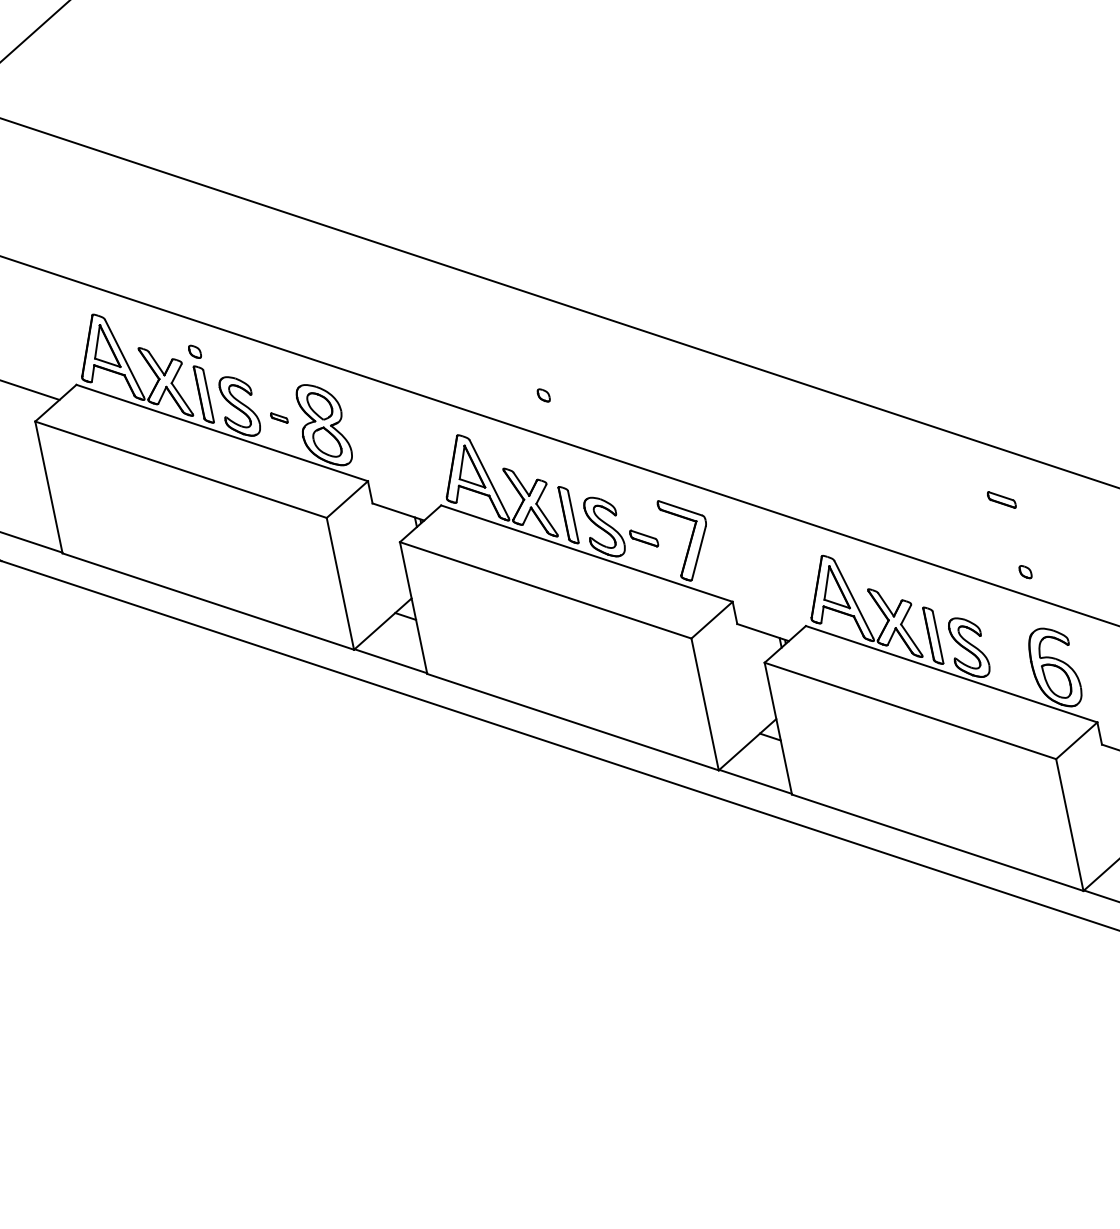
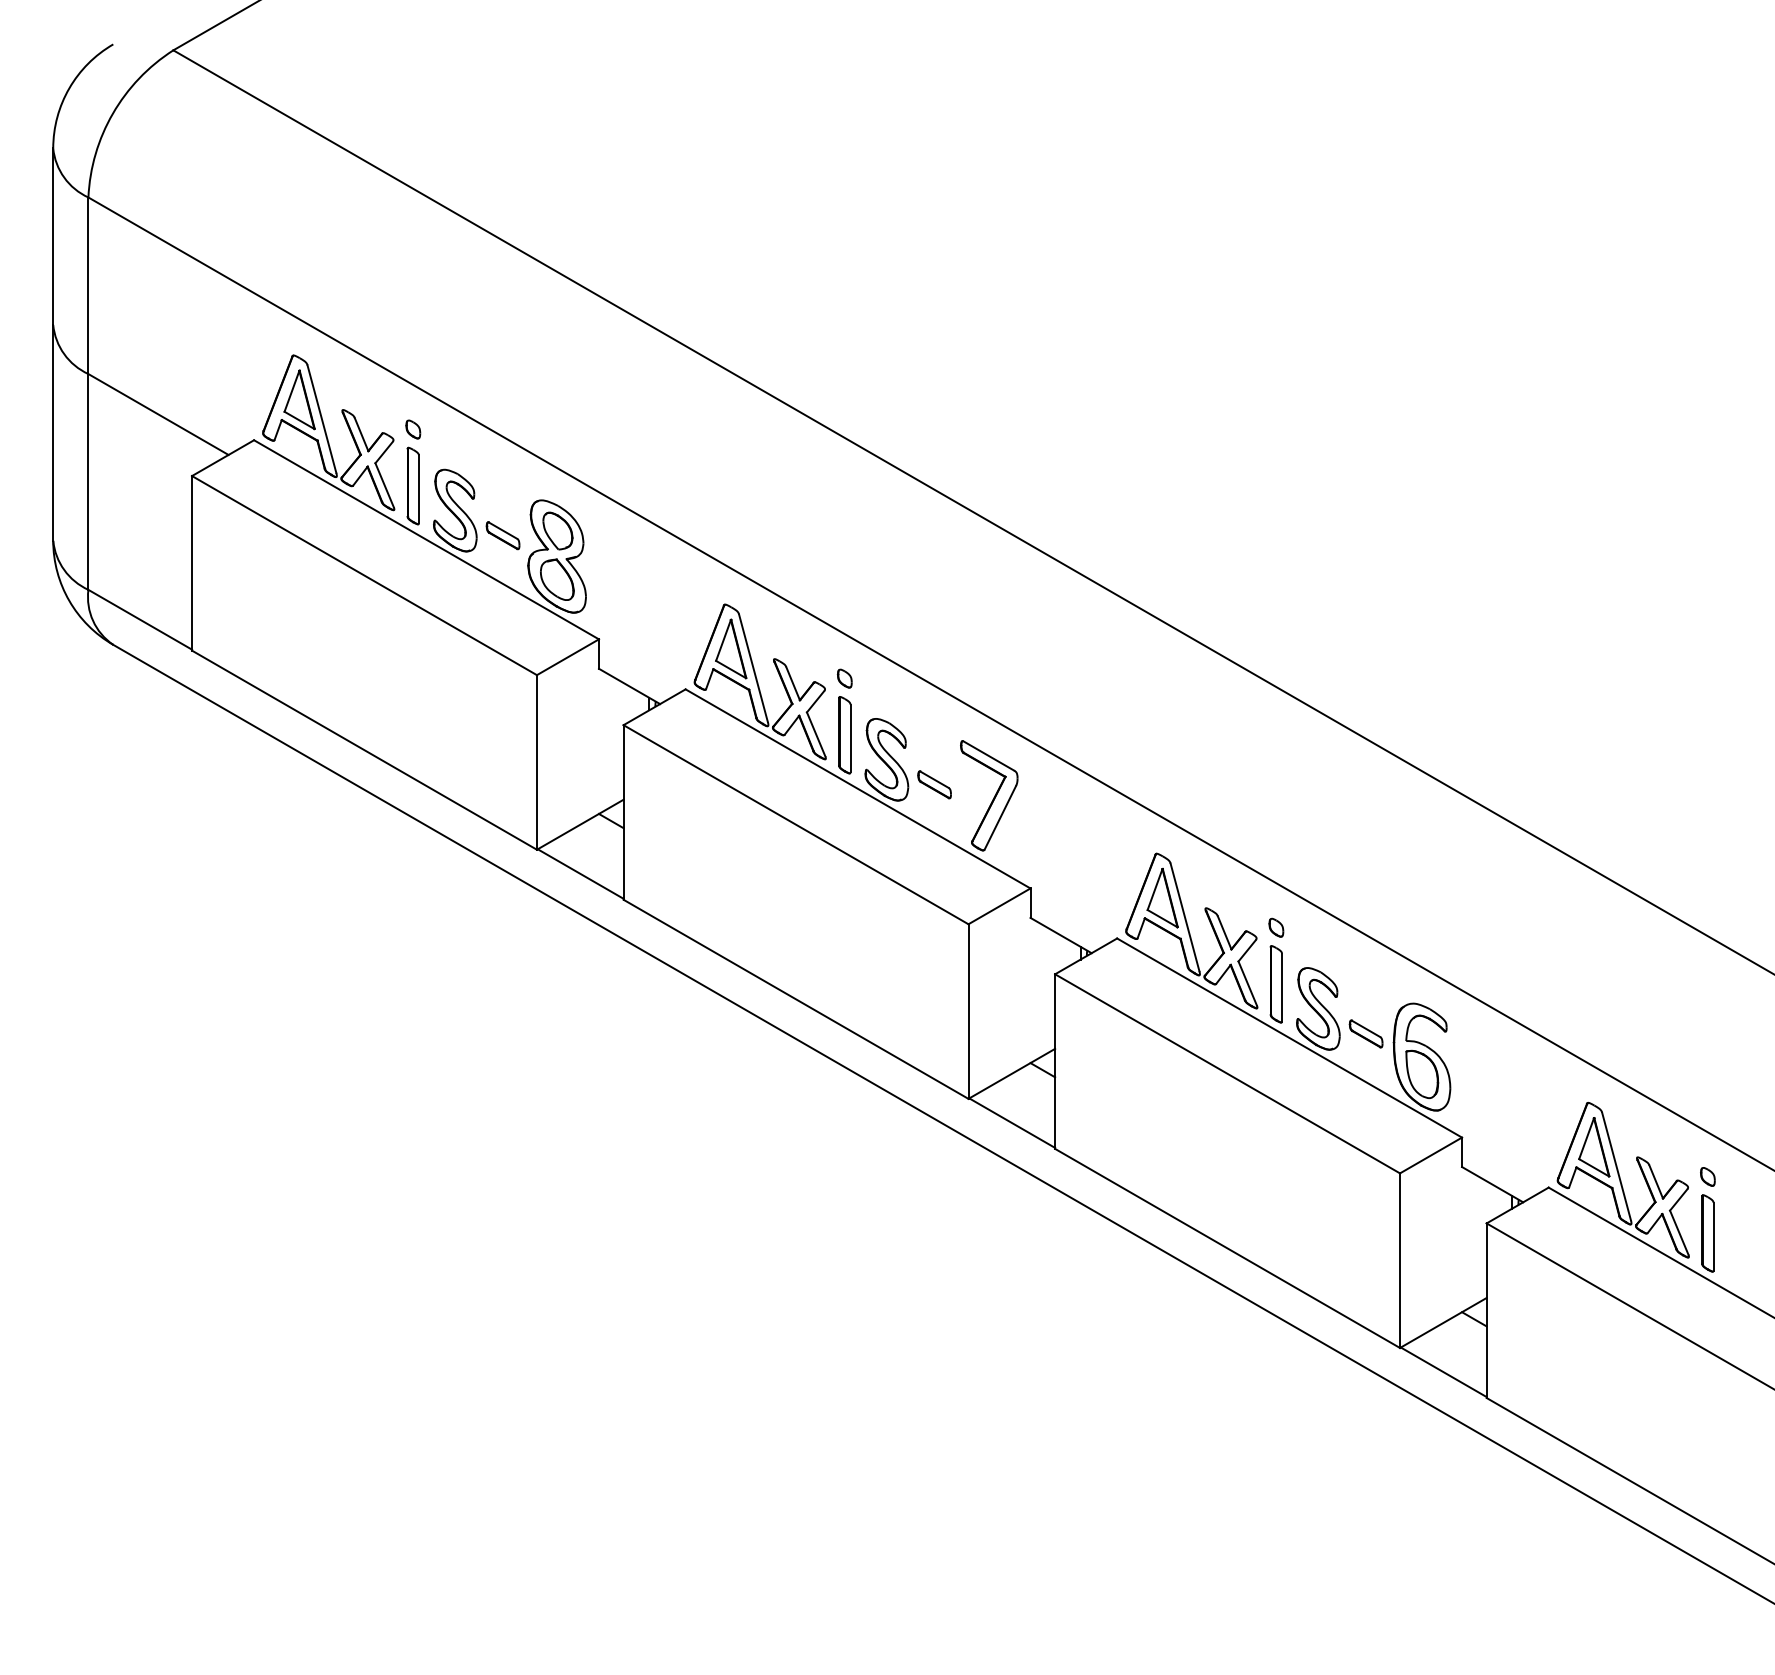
part: (543, 395) -> (844, 678), moved
part: (278, 417) -> (502, 535), size x1.67
part: (1001, 499) -> (1365, 1033), moved
part: (1025, 571) -> (1276, 927), moved

